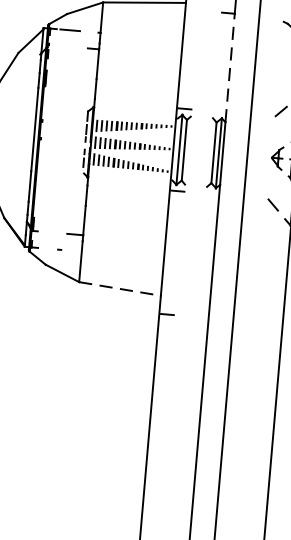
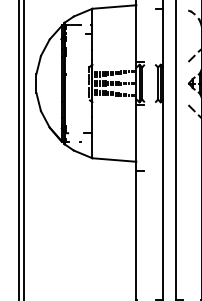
line: (229, 67) -> (162, 37), dashed -> solid
line: (120, 289) -> (114, 160), dashed -> solid

